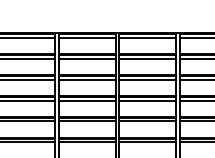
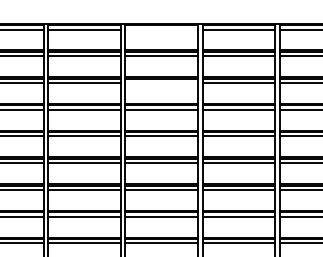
line: (87, 37) -> (161, 29), removed
line: (87, 79) -> (161, 83), removed

